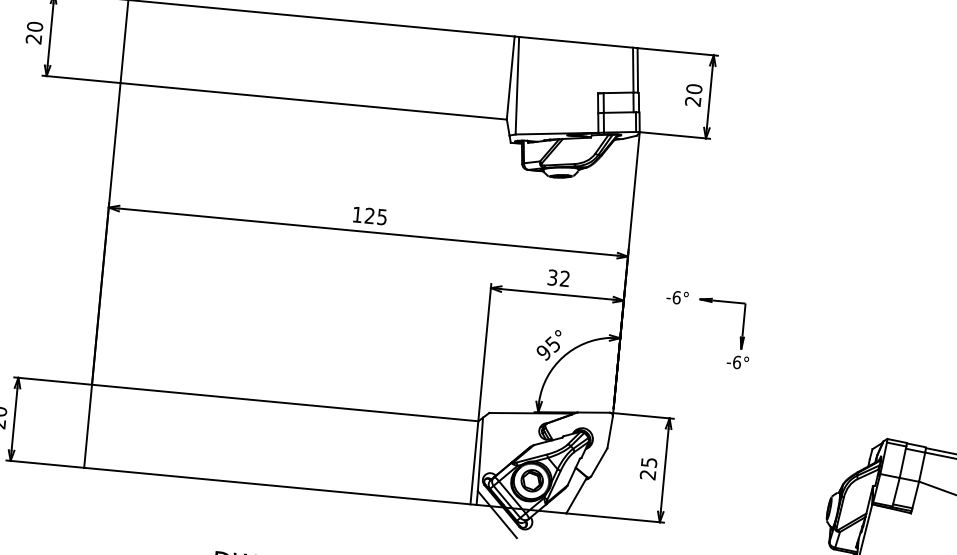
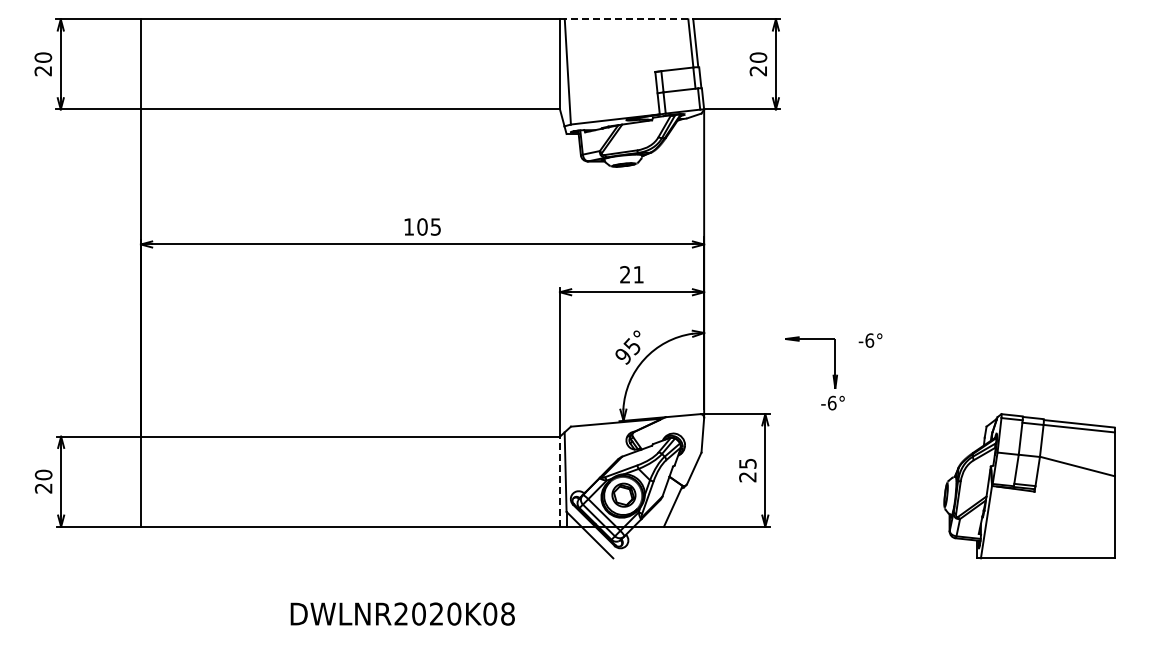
line: (576, 42) -> (626, 19), solid -> dashed
text: (369, 215) -> (422, 226), 125 -> 105
text: (558, 277) -> (631, 274), 32 -> 21
text: (677, 297) -> (870, 340), moved
part: (739, 336) -> (832, 375), moved
line: (473, 462) -> (559, 481), solid -> dashed

